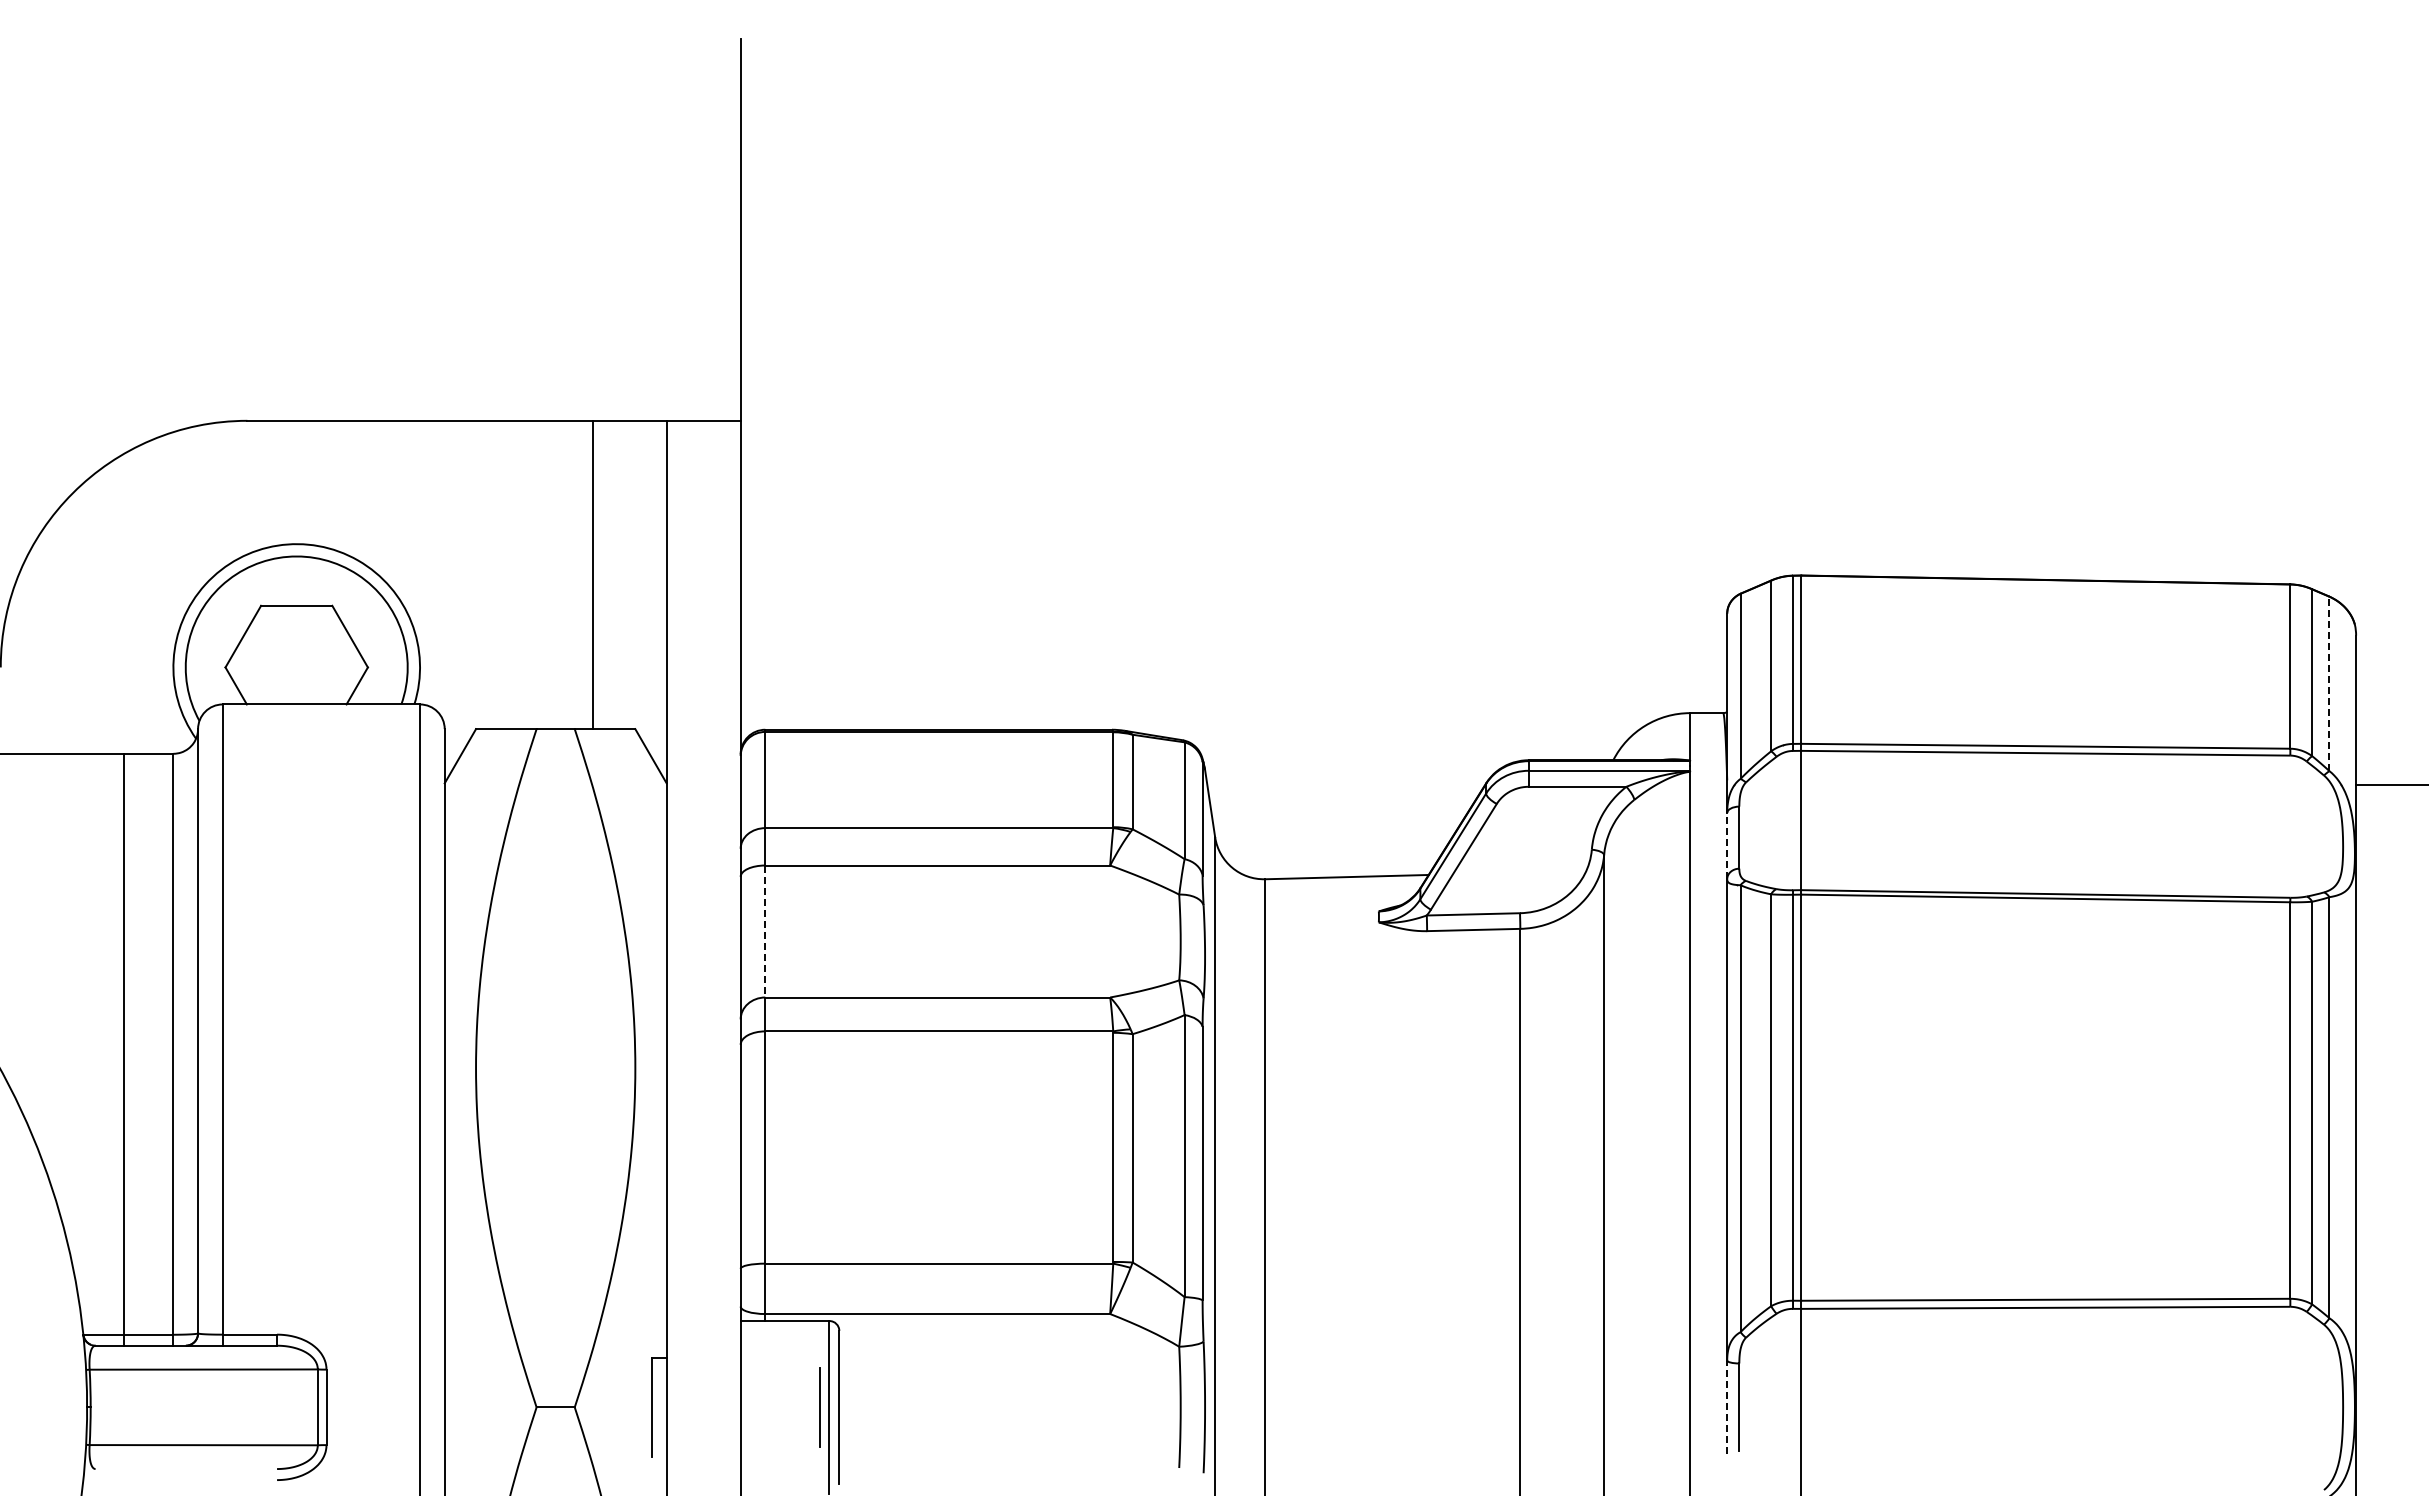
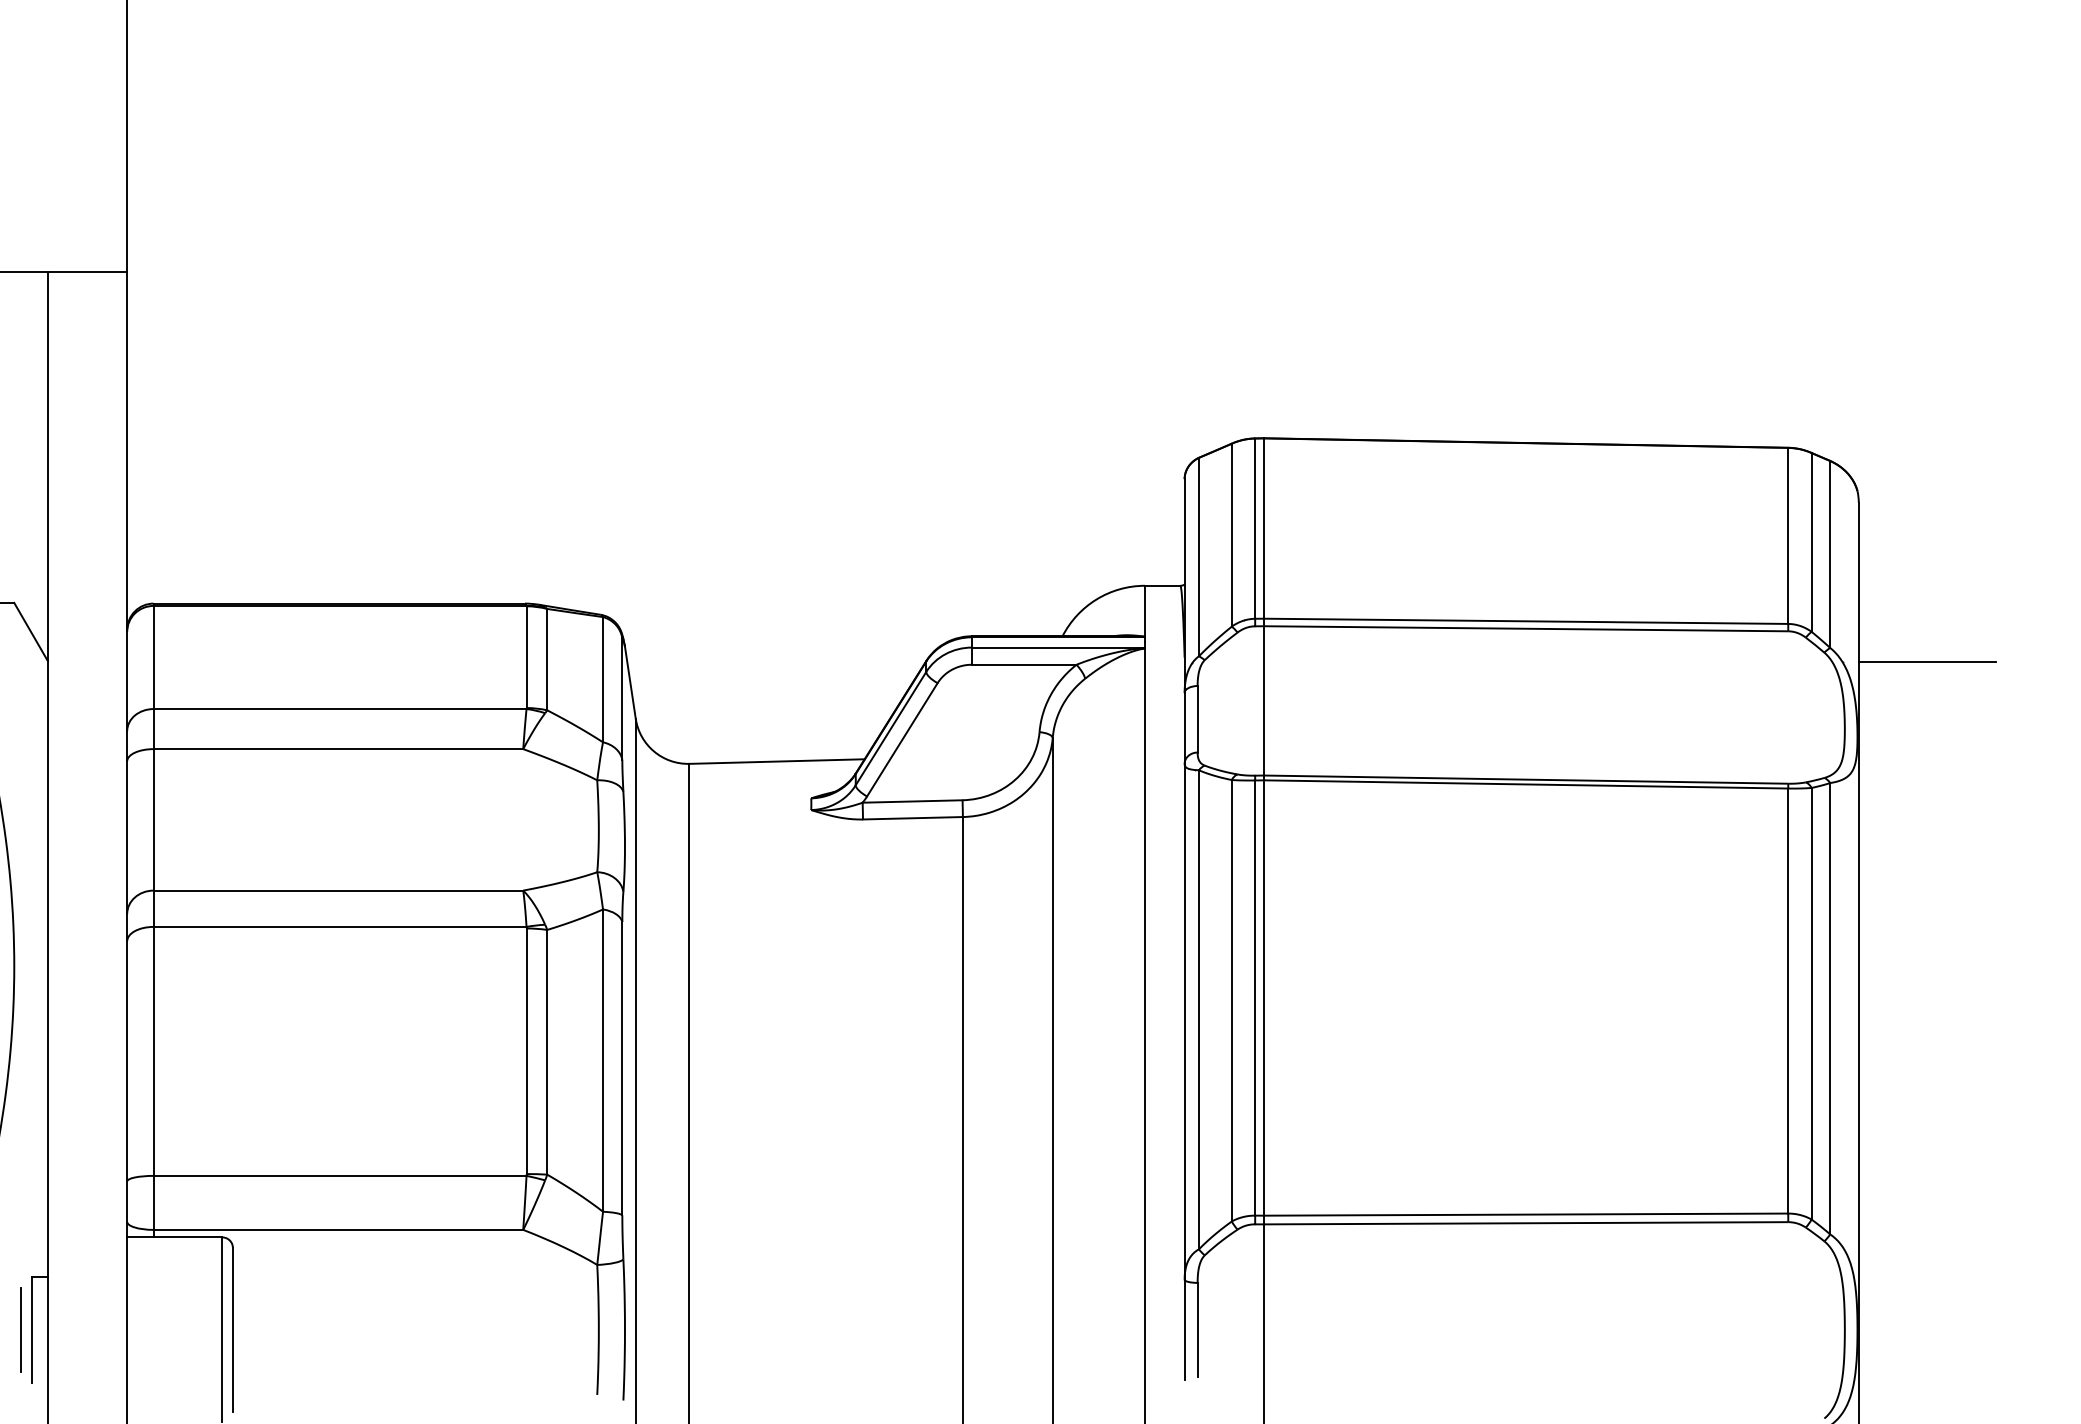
line: (2329, 683) -> (1830, 554), dashed -> solid
line: (1727, 845) -> (1184, 727), dashed -> solid
line: (765, 931) -> (153, 819), dashed -> solid
line: (819, 1407) -> (20, 1330), moved
line: (1727, 1407) -> (1184, 1330), dashed -> solid

